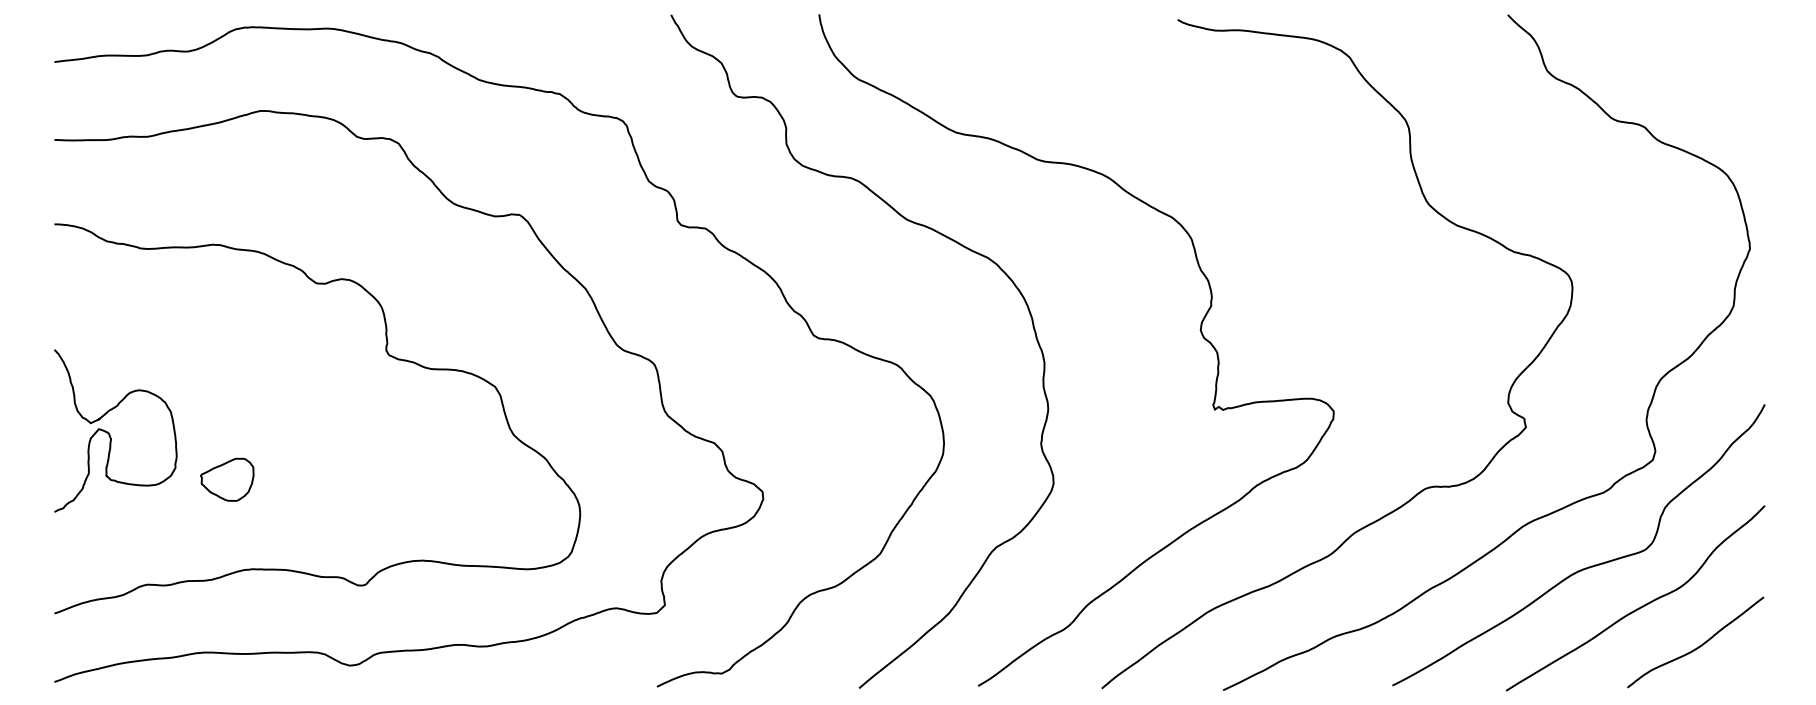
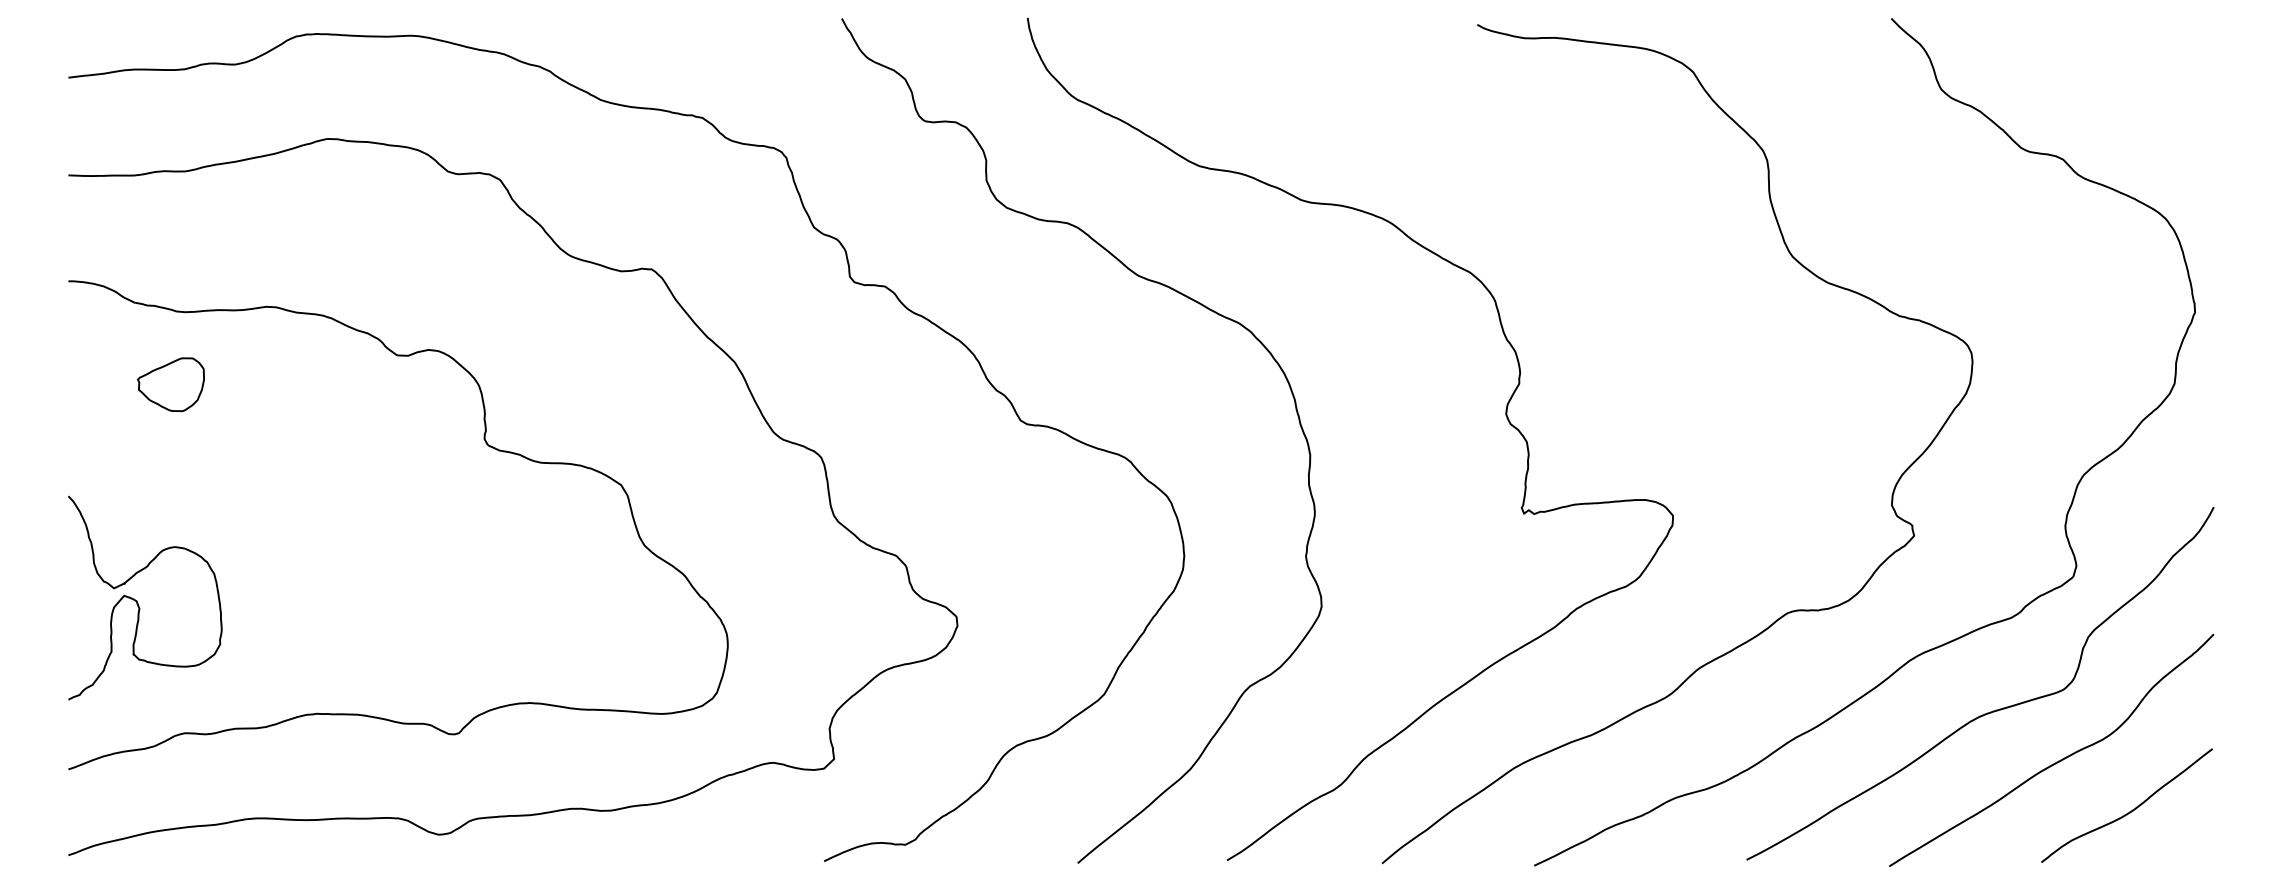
curve: (109, 432) -> (137, 600), moved
part: (227, 479) -> (171, 384), moved

